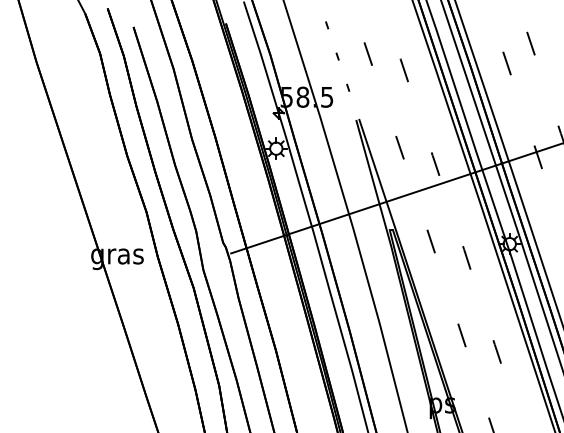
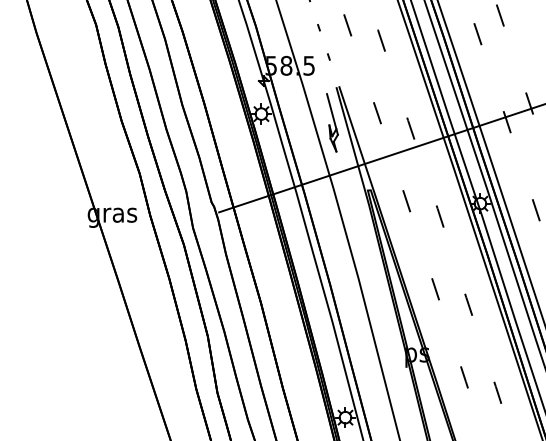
part: (352, 157) -> (332, 122), added

